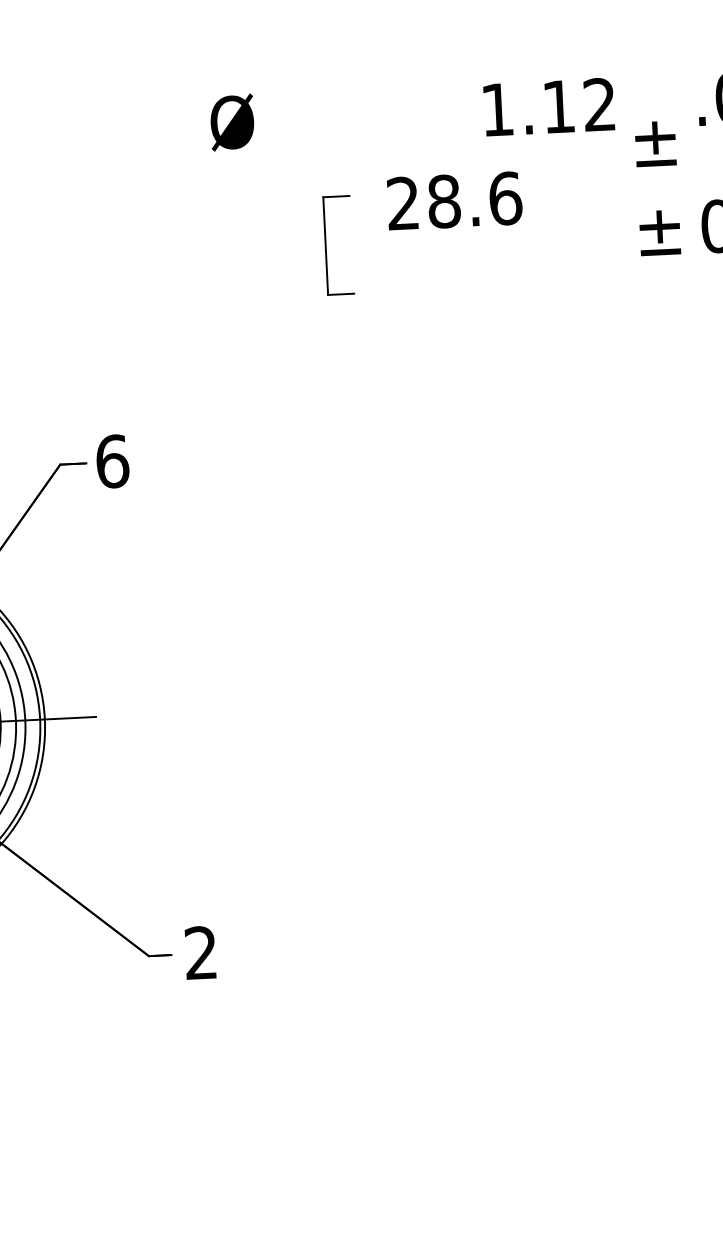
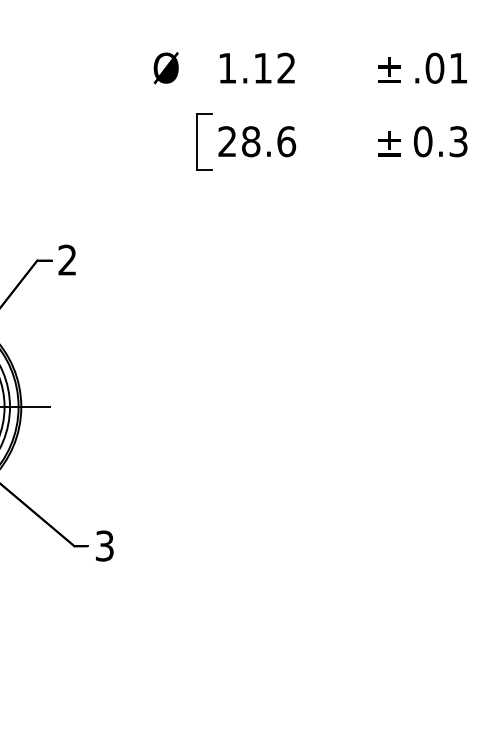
text: (547, 105) -> (256, 67), moved
text: (231, 123) -> (165, 68), moved
text: (655, 142) -> (389, 69), moved
text: (455, 200) -> (257, 141), moved
text: (112, 460) -> (67, 259), 6 -> 2
text: (200, 952) -> (104, 545), 2 -> 3

